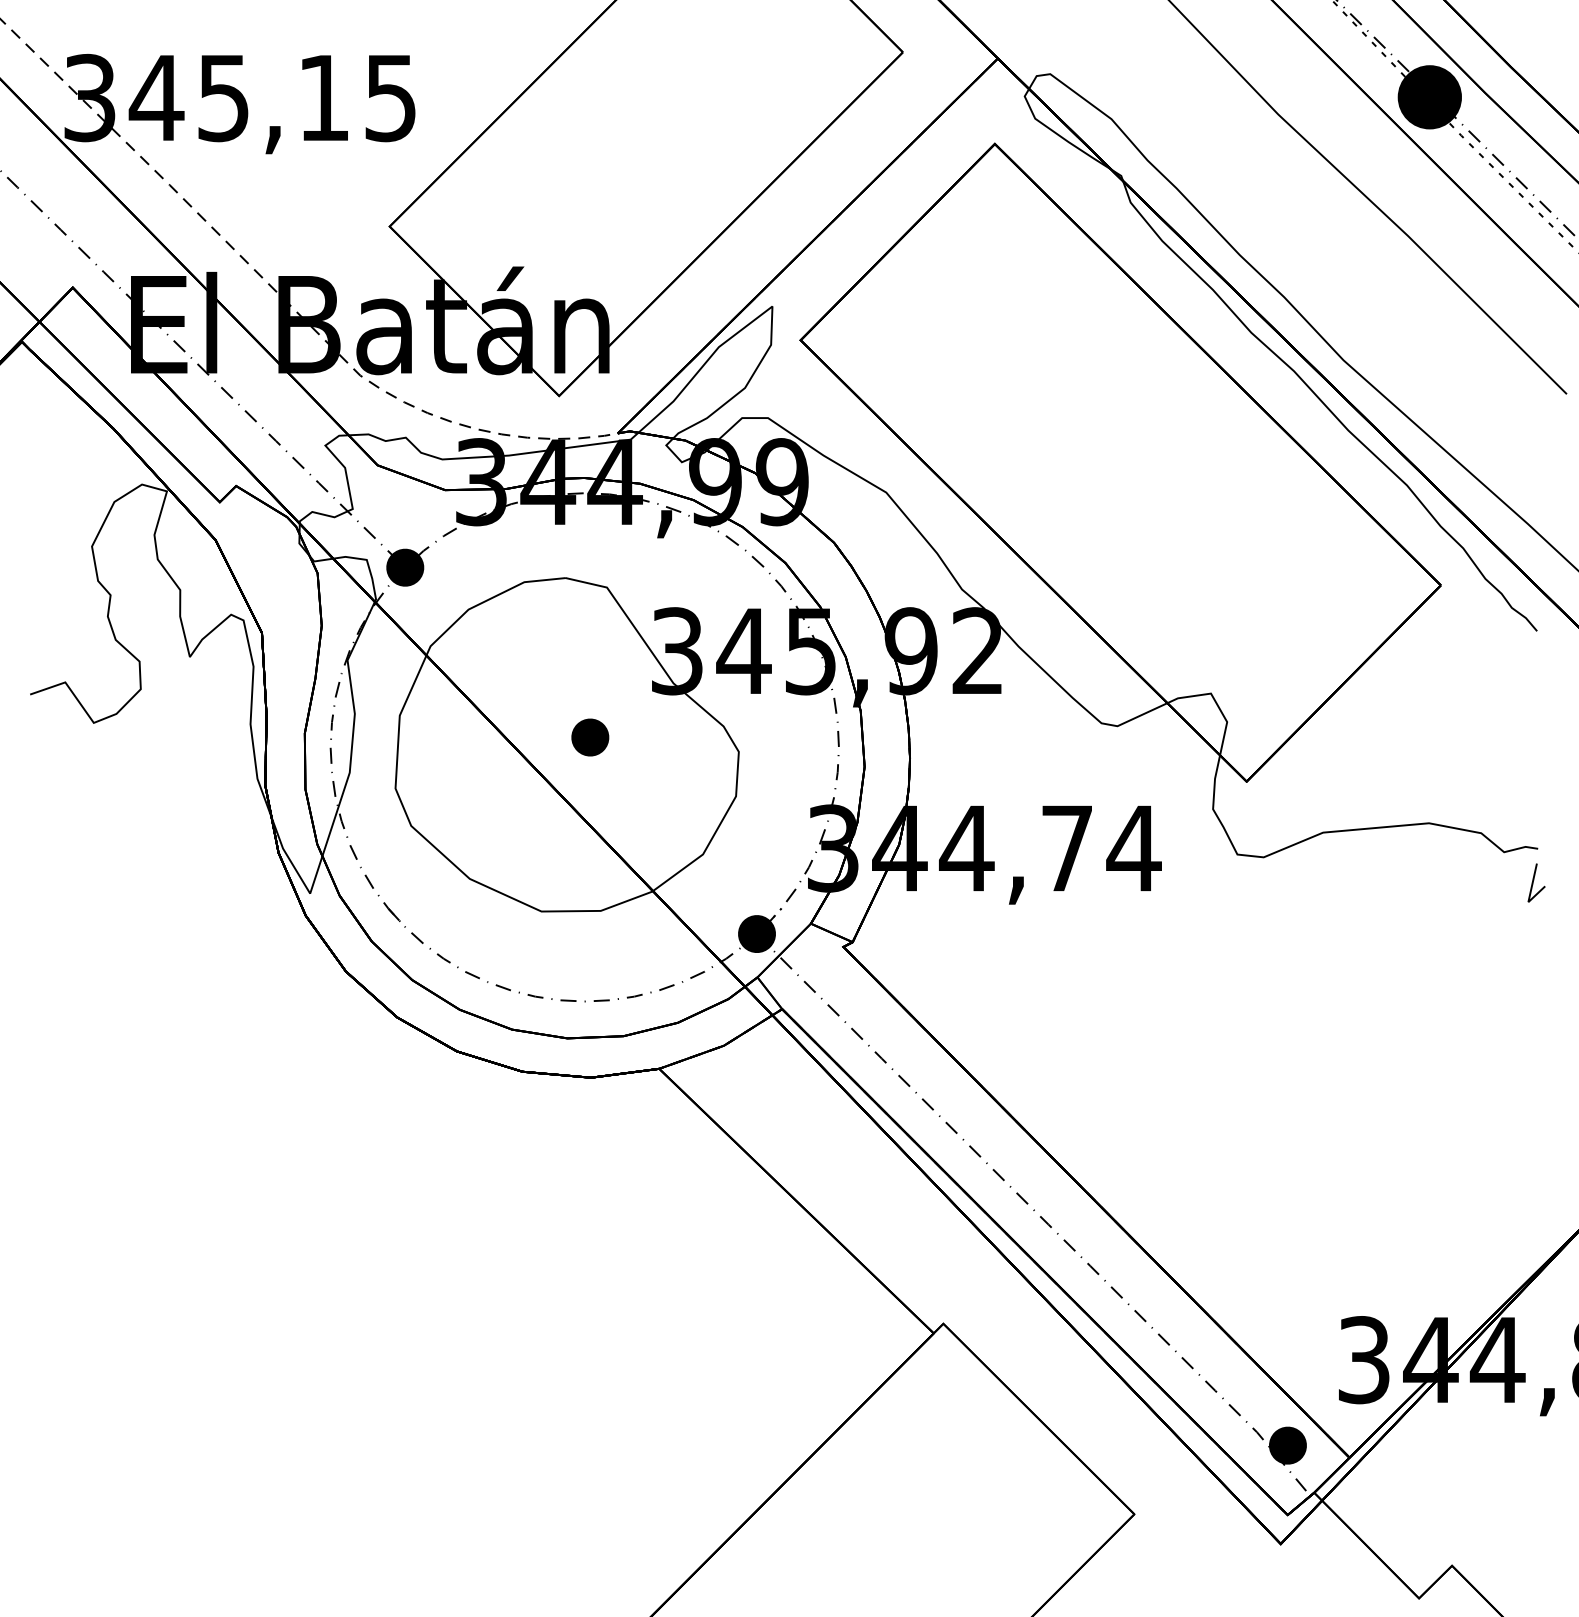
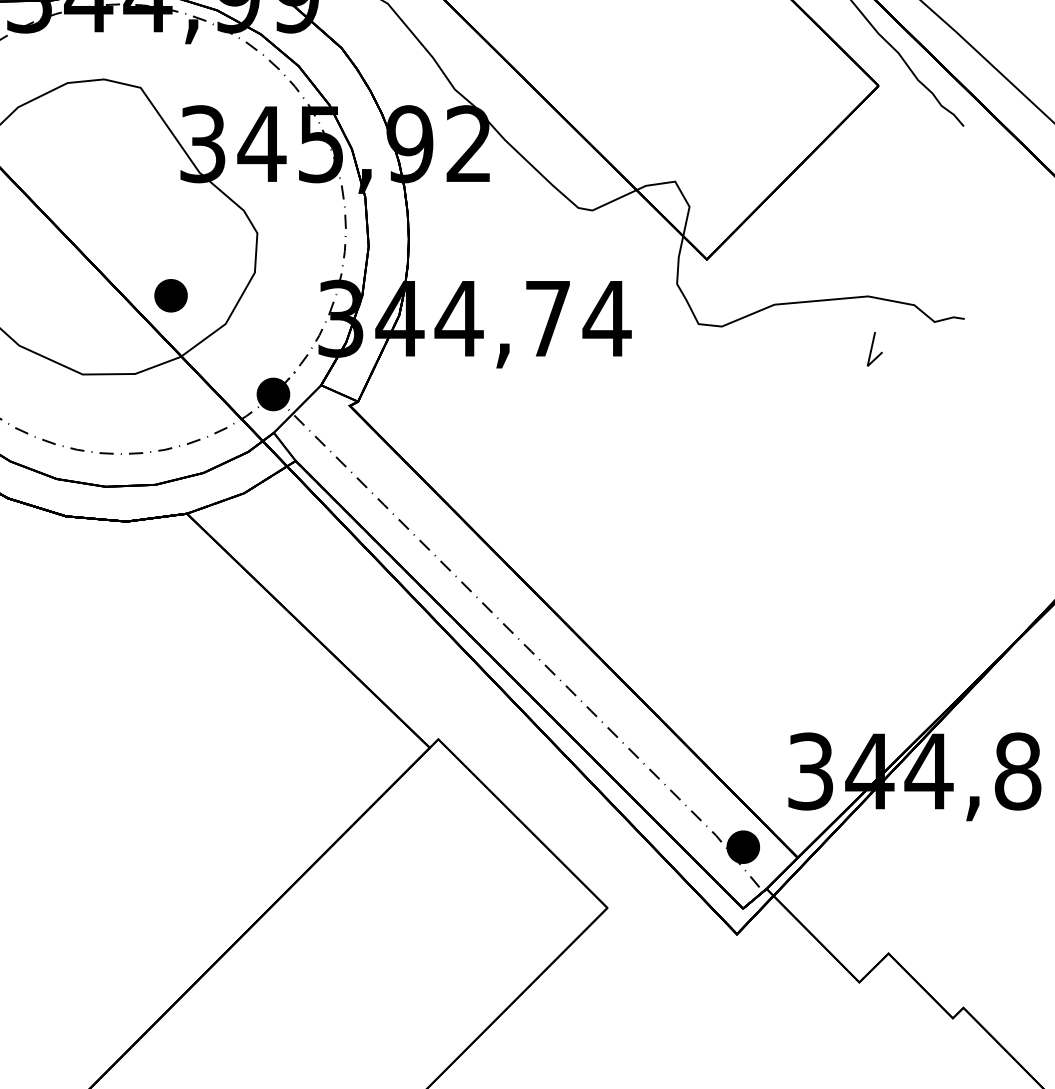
part: (590, 737) -> (171, 295), moved
line: (1534, 880) -> (873, 347), moved

